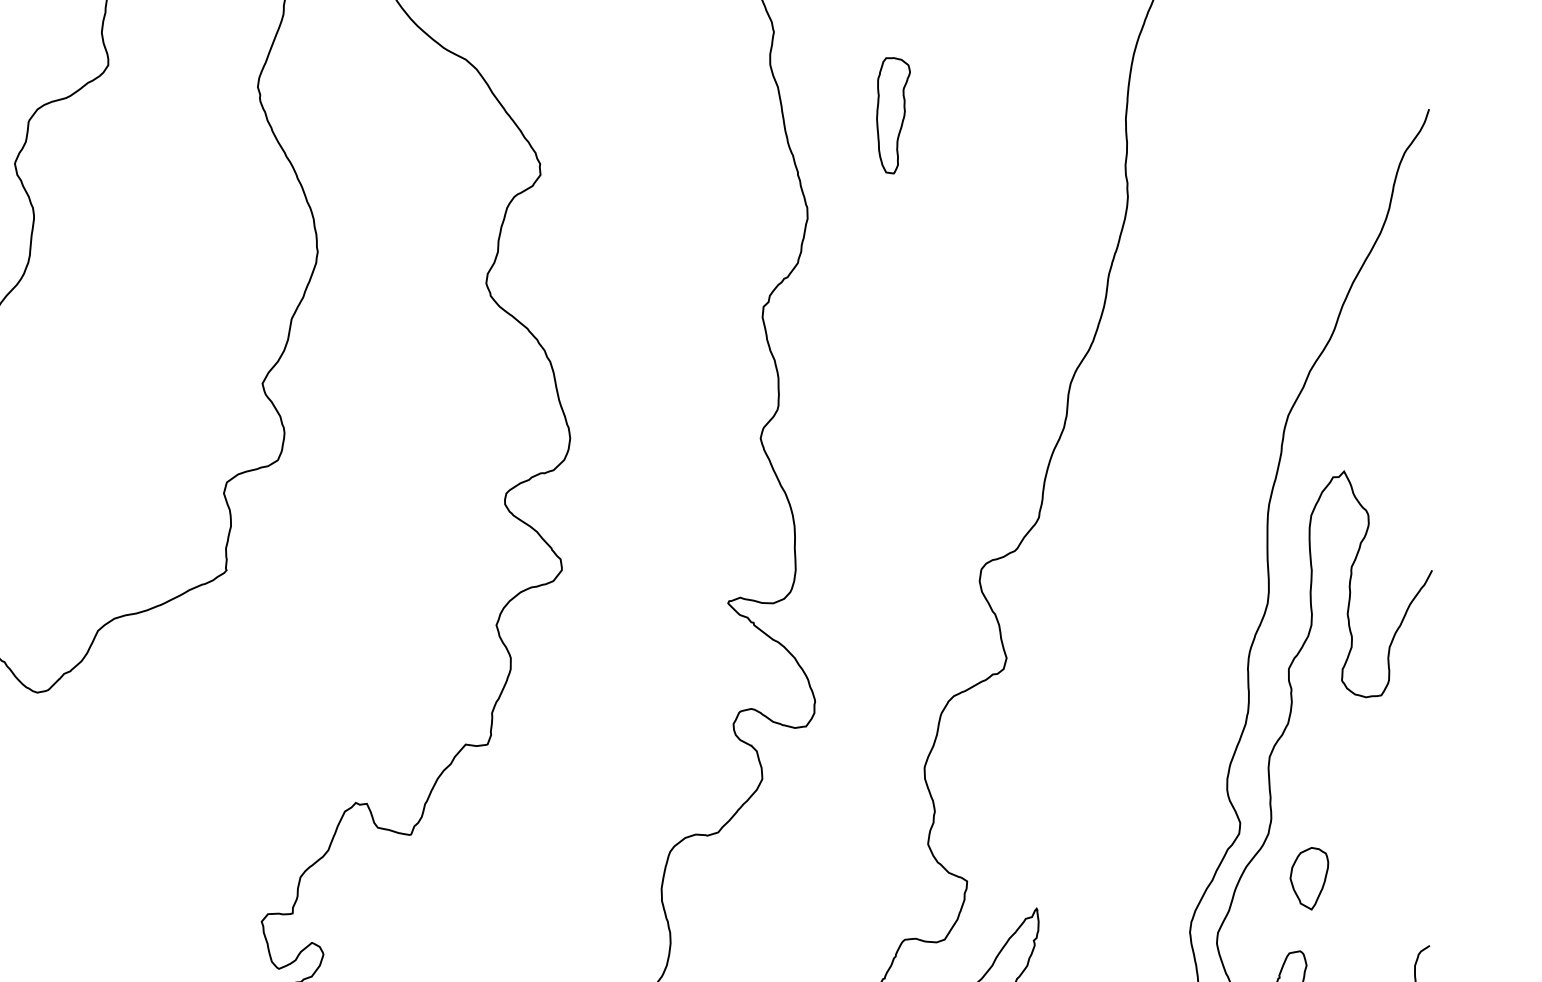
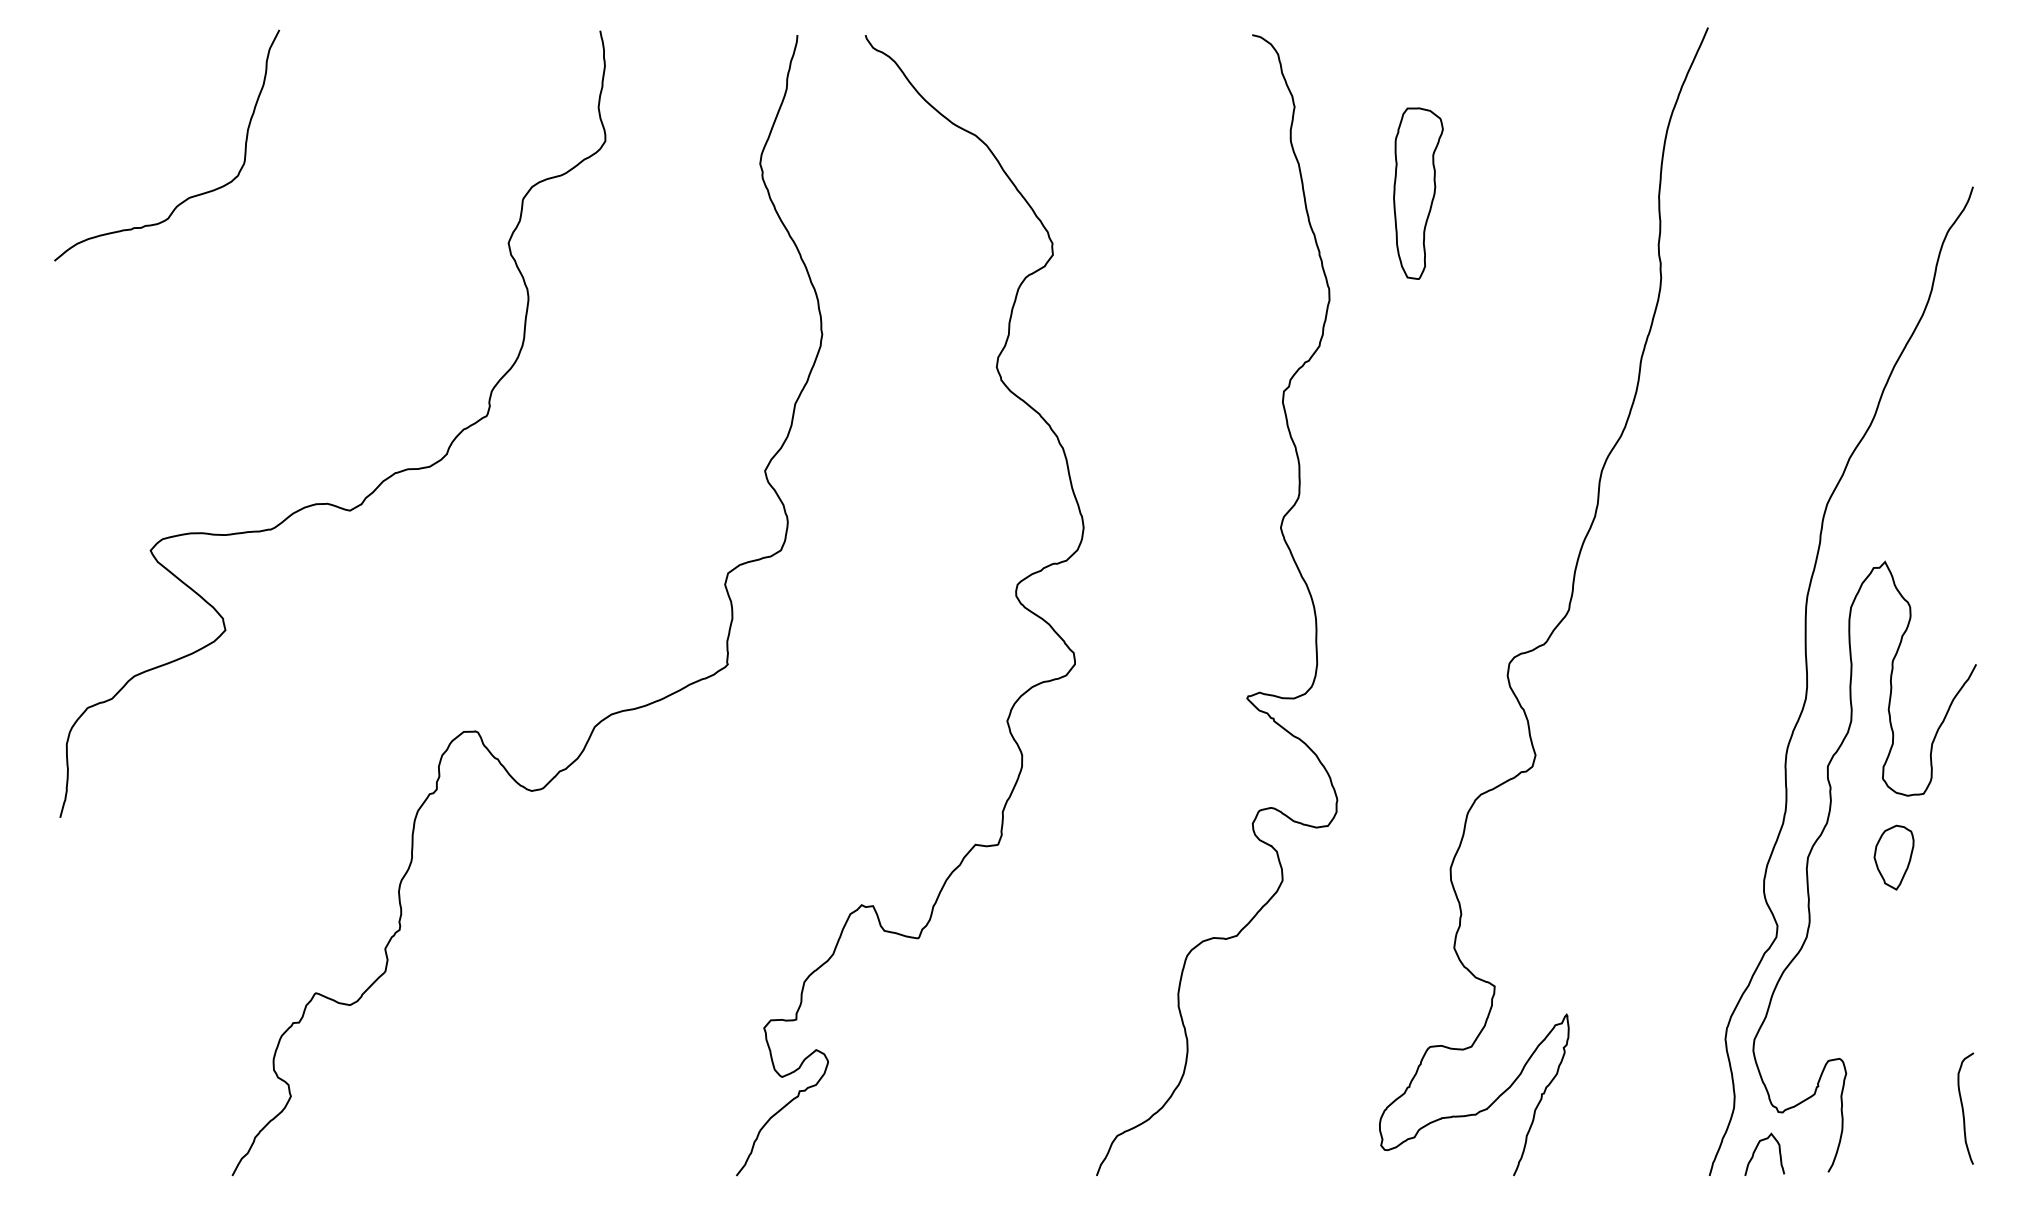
part: (893, 115) -> (1418, 193), size x1.43
part: (1308, 878) -> (1893, 857), moved

